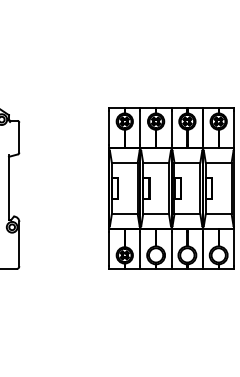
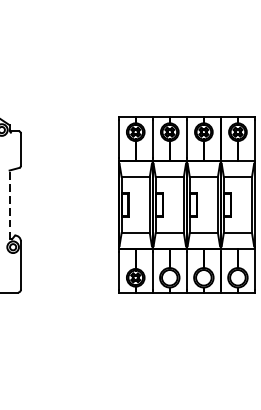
line: (8, 187) -> (9, 203), solid -> dashed

